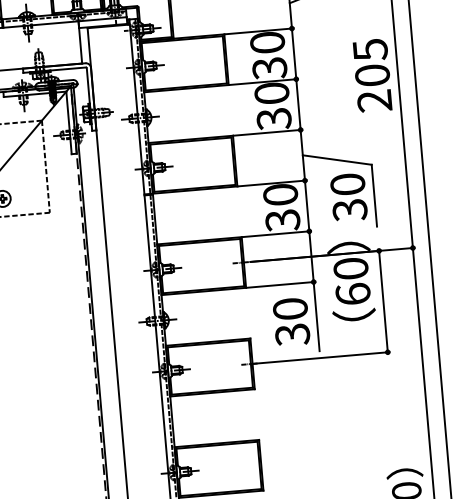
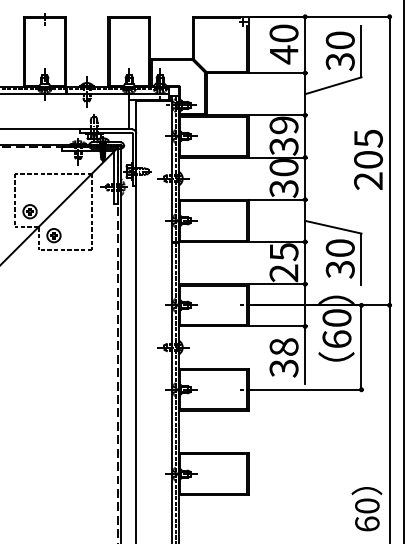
text: (266, 43) -> (283, 125), 30 -> 39
text: (281, 207) -> (283, 262), 30 -> 25
text: (290, 308) -> (284, 346), 30 -> 38

